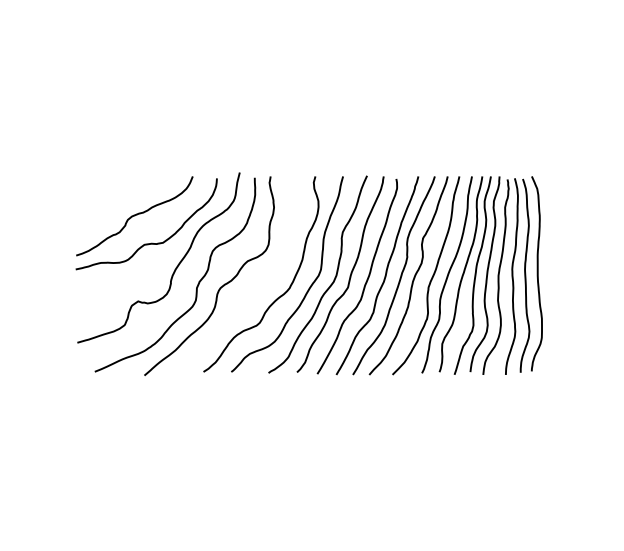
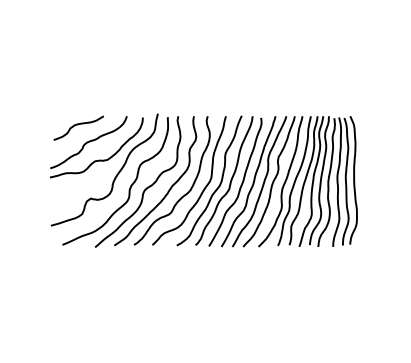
curve: (119, 190) -> (78, 125), added
curve: (255, 287) -> (168, 189), added

